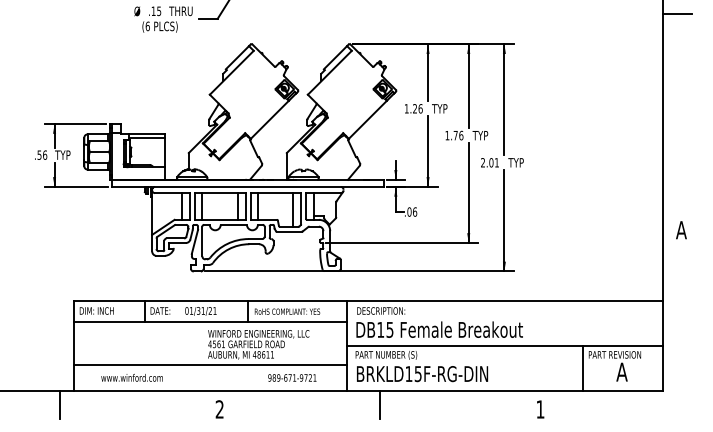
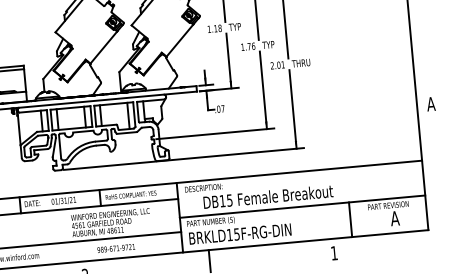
text: (417, 108) -> (217, 28), 1.26 -> 1.18
text: (522, 162) -> (302, 62), TYP -> THRU
text: (415, 211) -> (223, 108), .06 -> .07
text: (439, 329) -> (268, 196), moved
line: (583, 368) -> (350, 219), moved
text: (292, 377) -> (116, 248), moved

